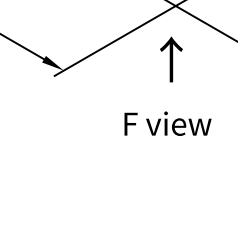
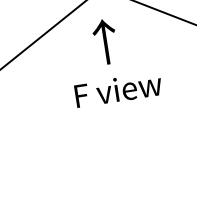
text: (167, 123) -> (117, 89), moved

